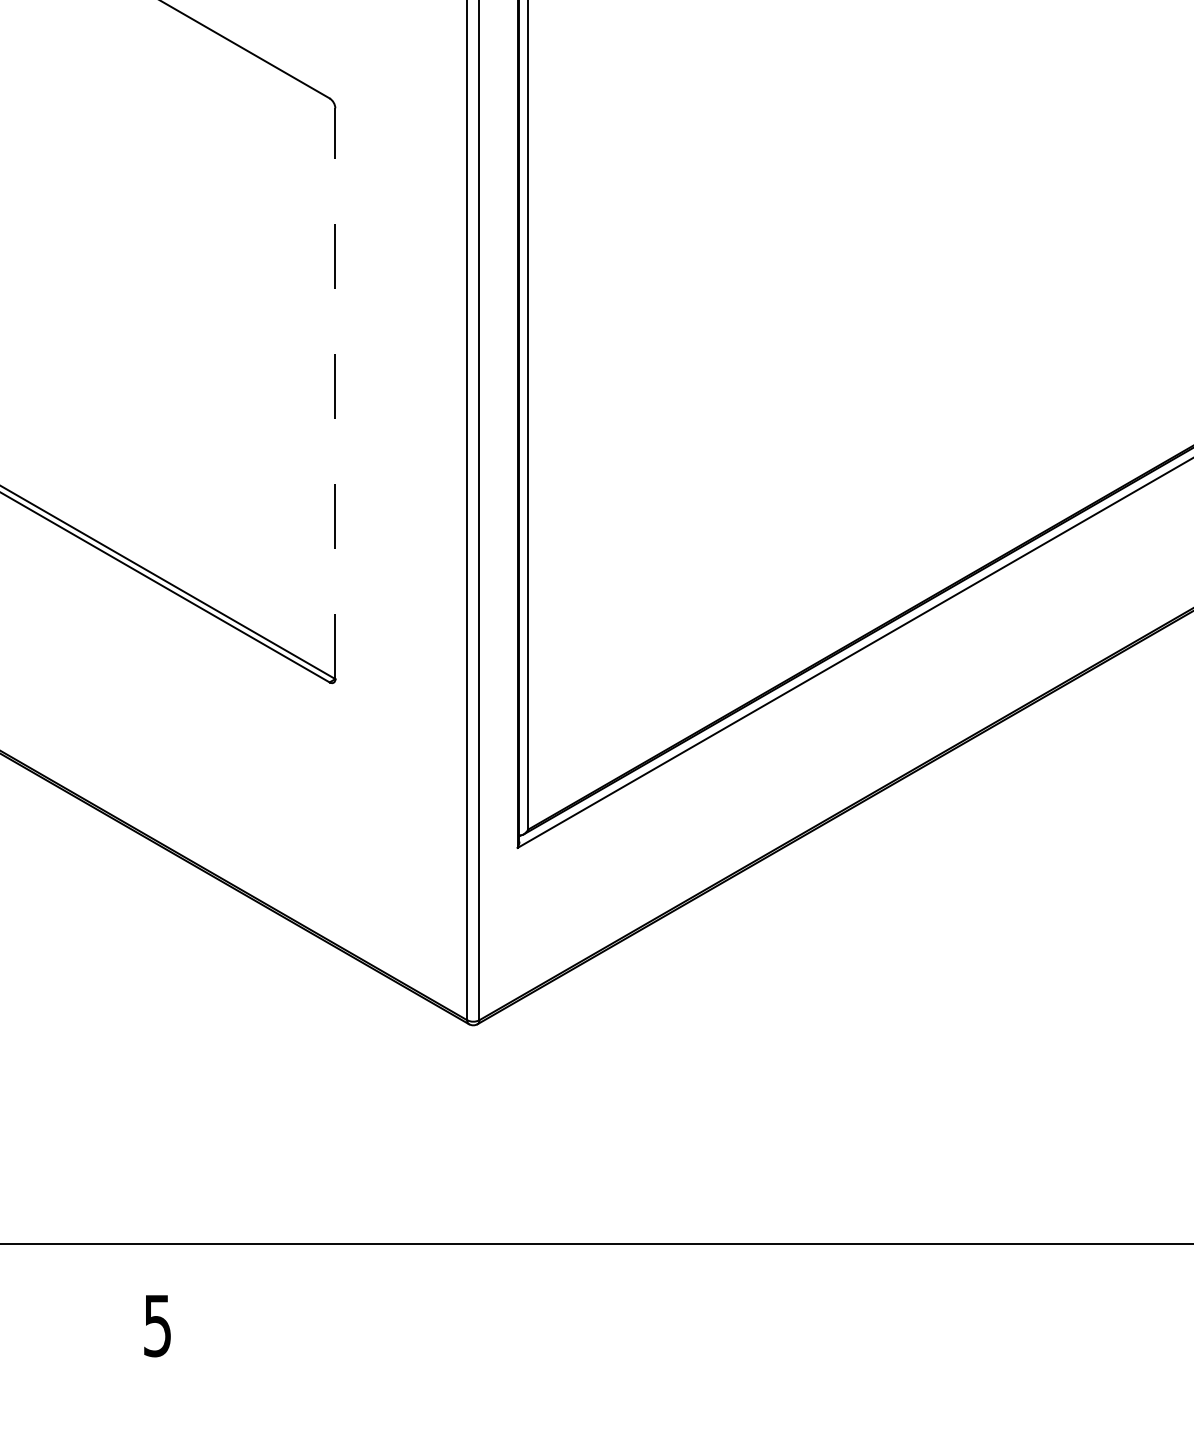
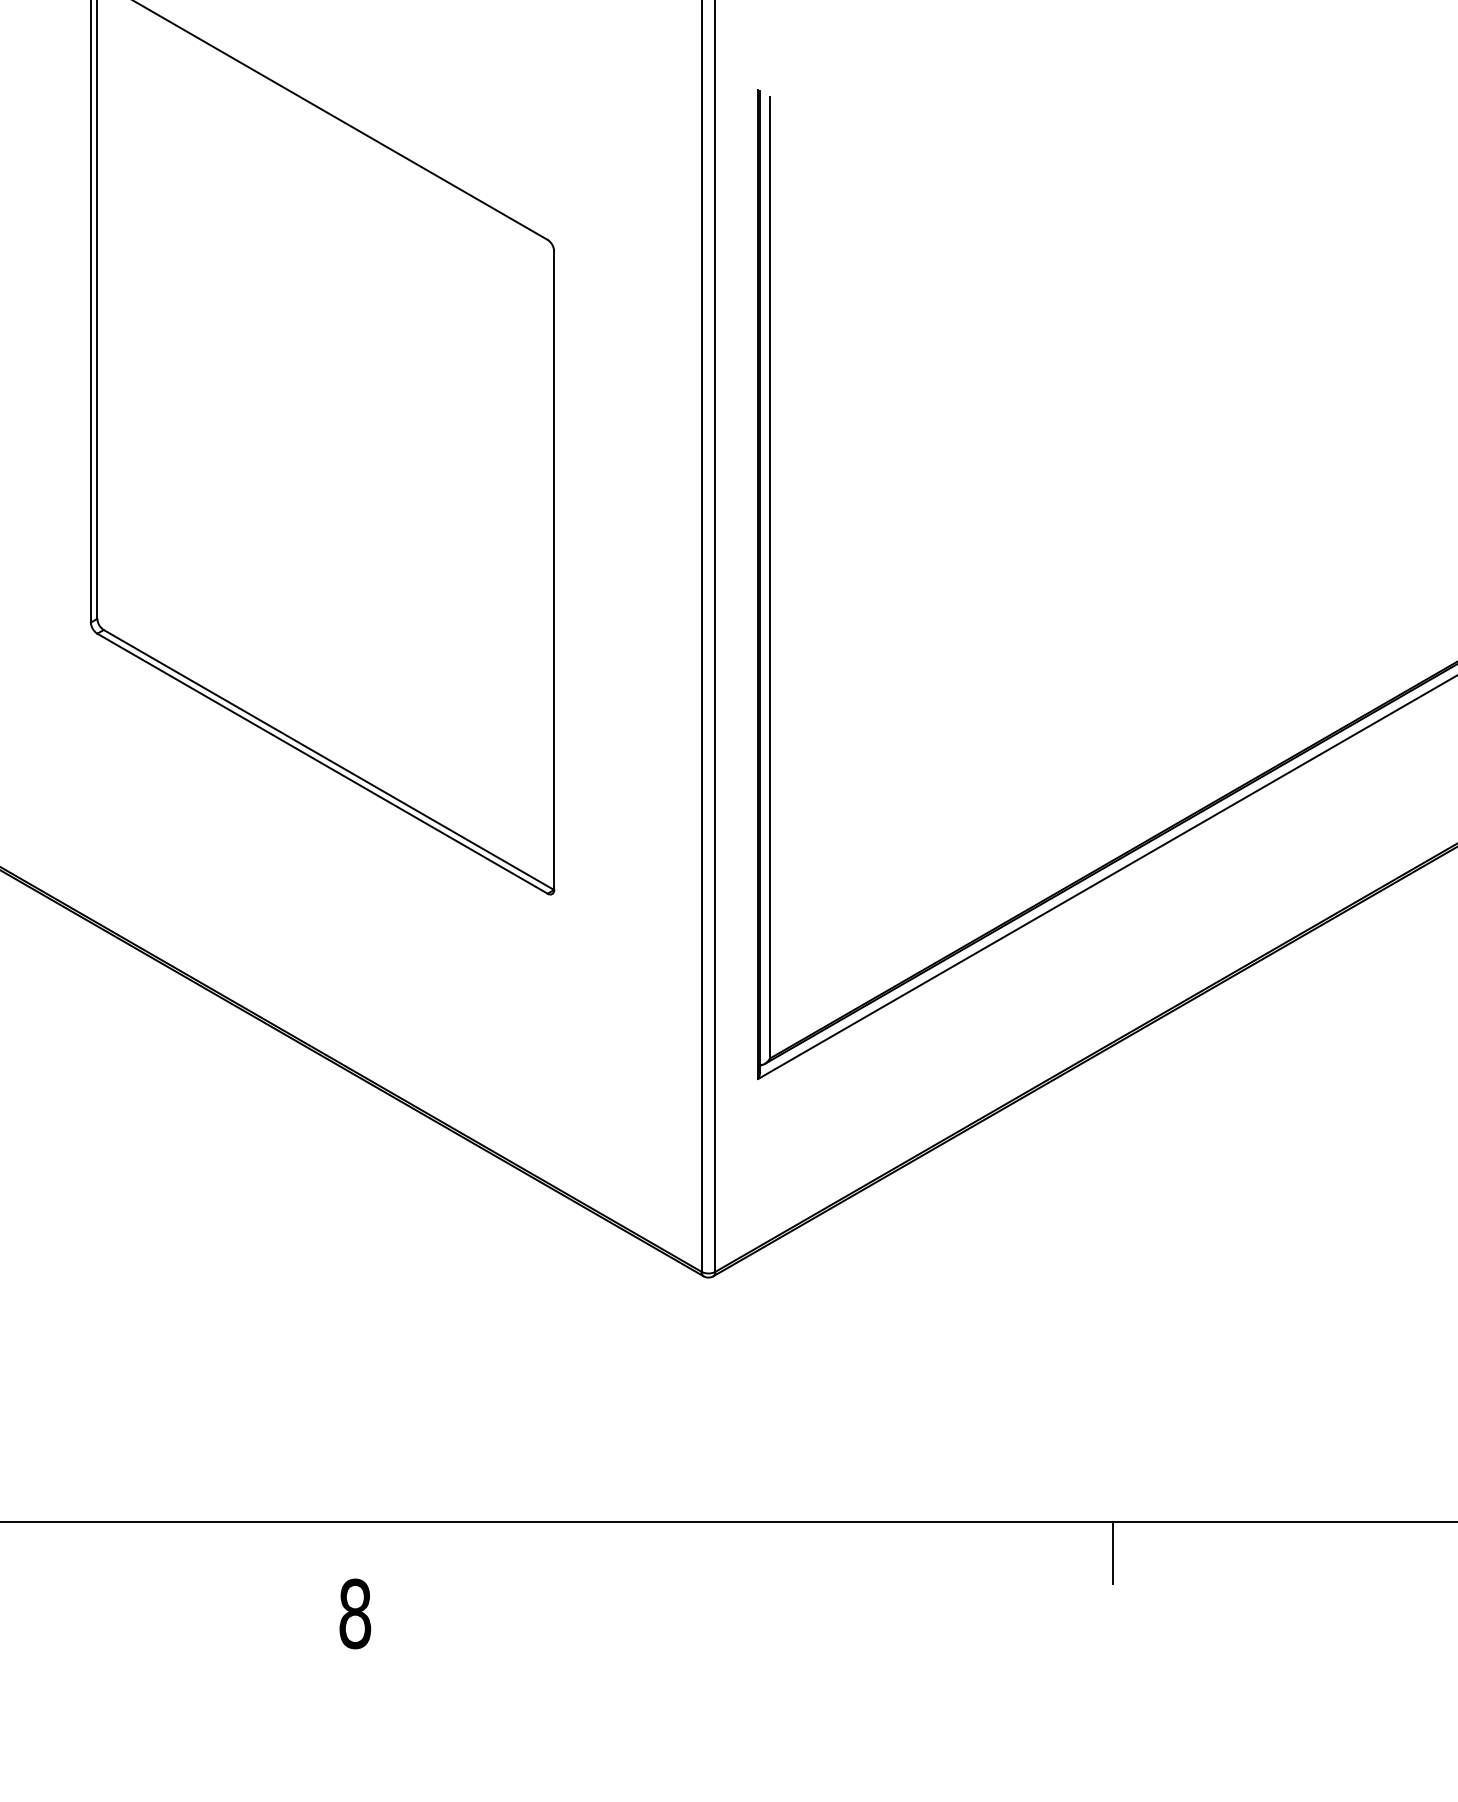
line: (335, 393) -> (554, 570), dashed -> solid
line: (834, 1270) -> (1112, 1552), added
text: (157, 1325) -> (355, 1613), 5 -> 8

